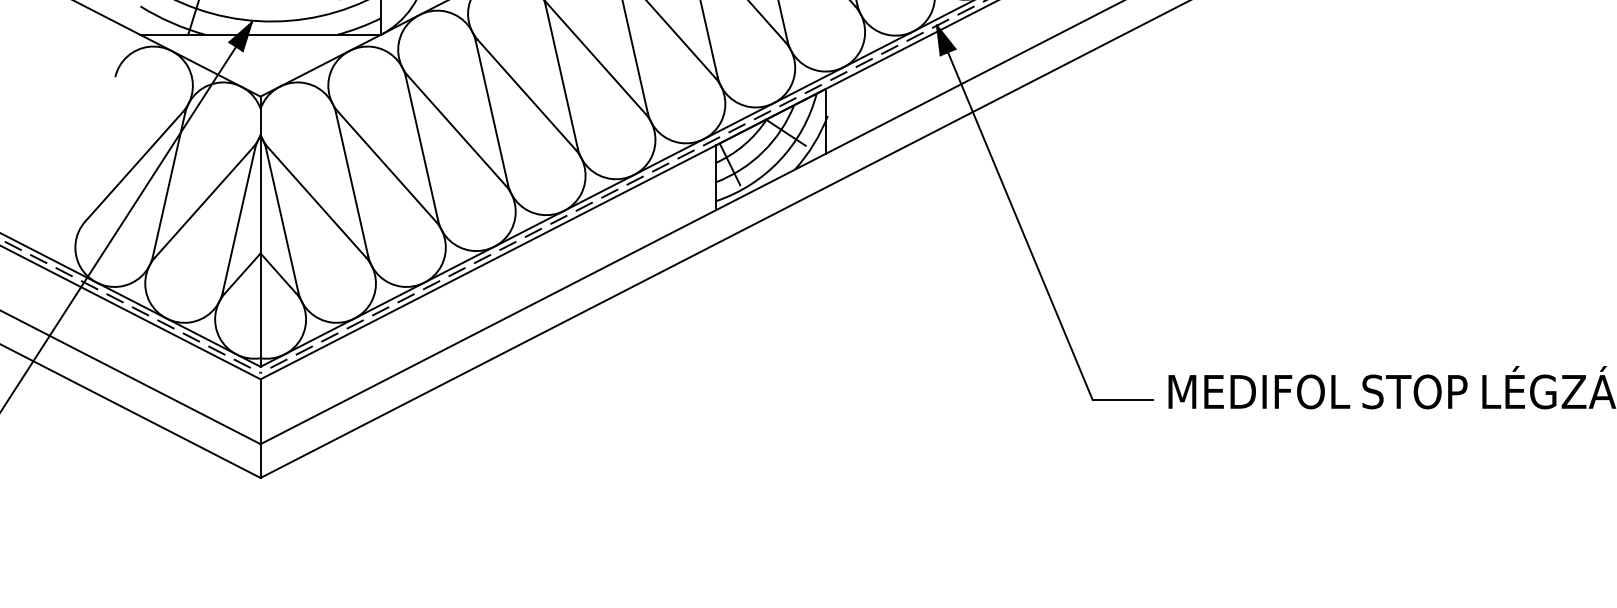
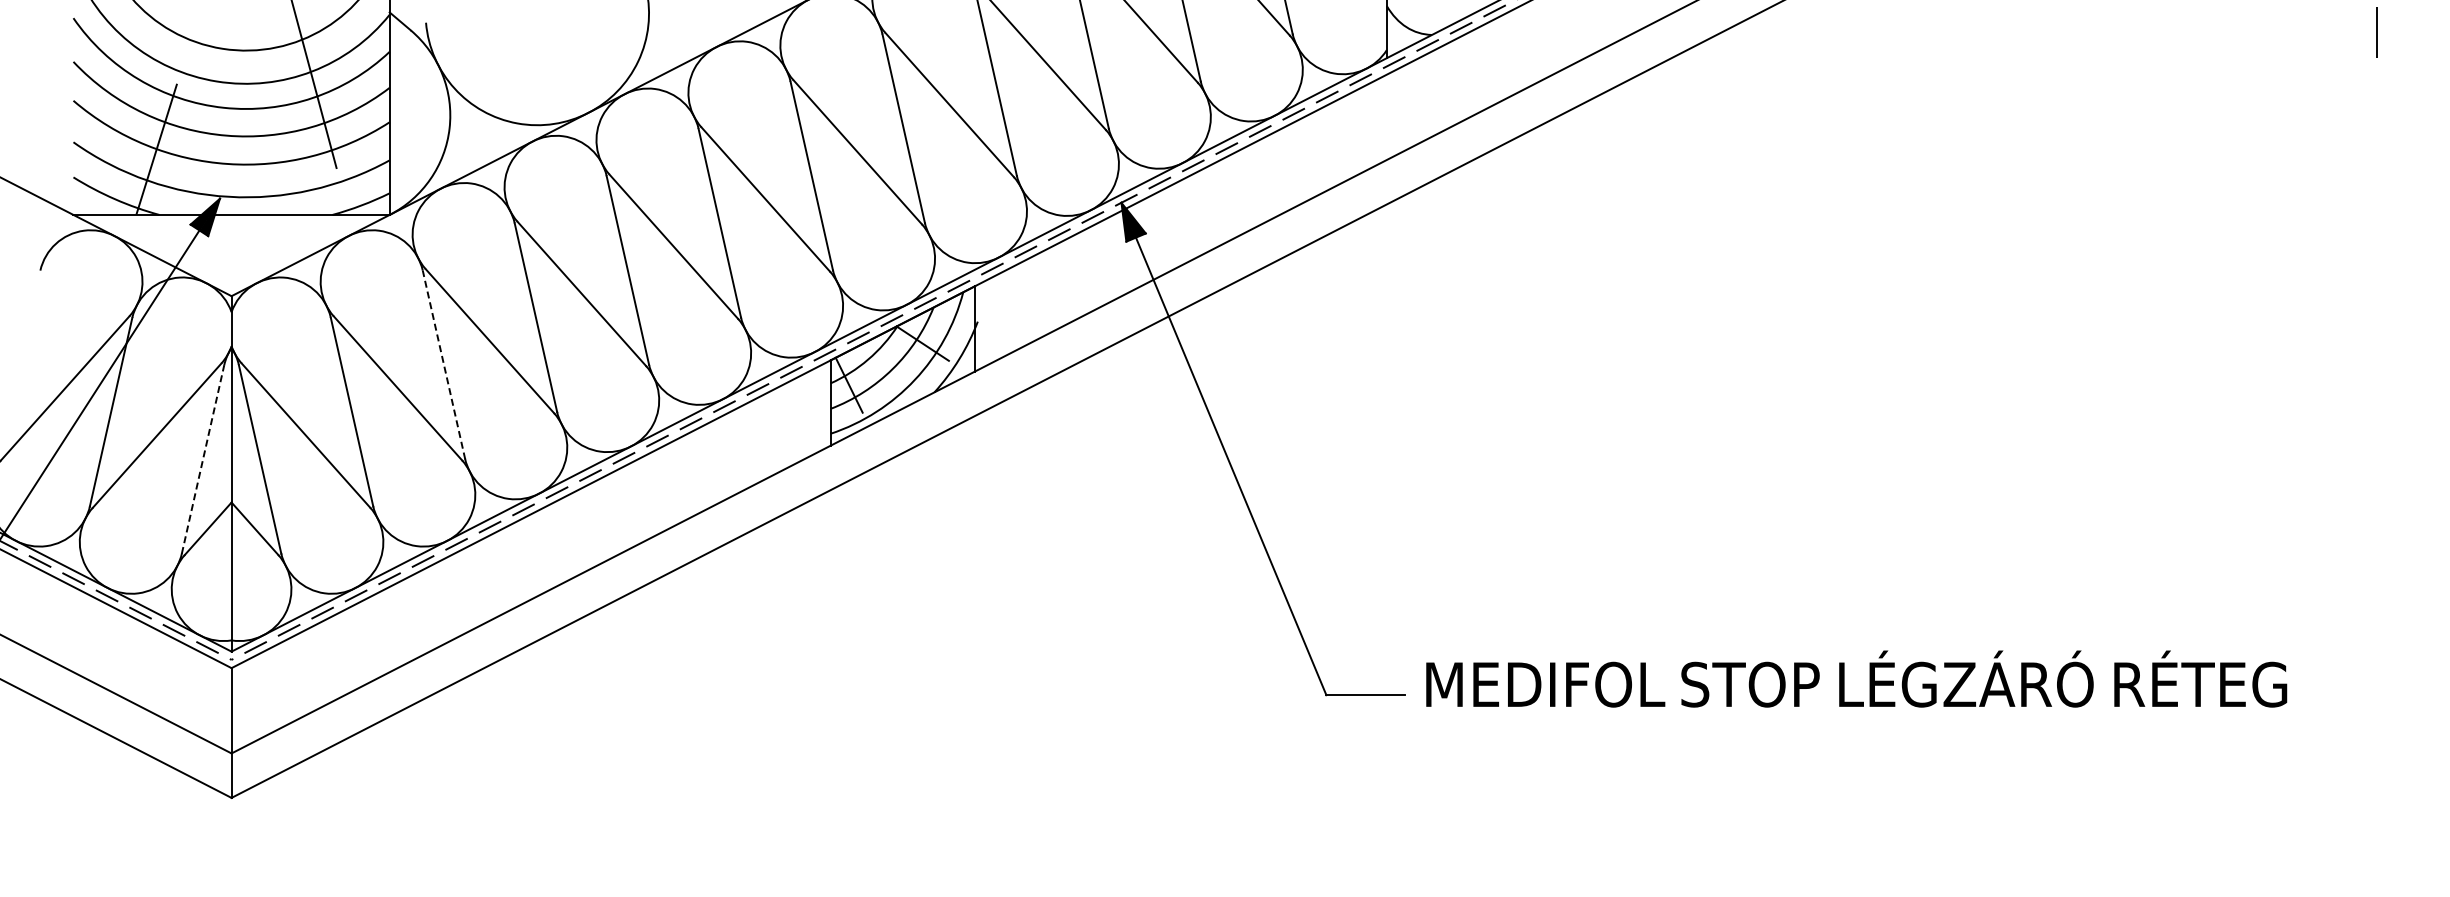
line: (422, 149) -> (444, 365), solid -> dashed
line: (239, 220) -> (203, 459), solid -> dashed

